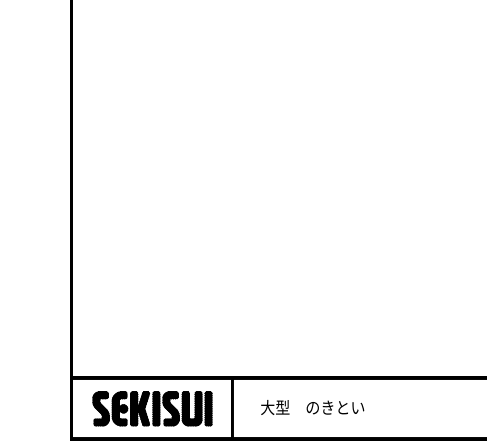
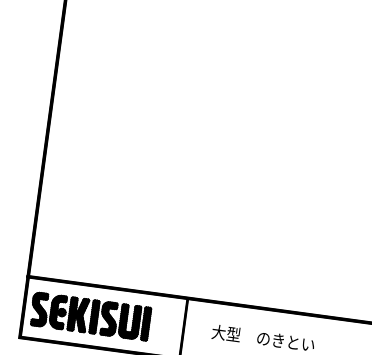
part: (152, 408) -> (90, 316), moved

